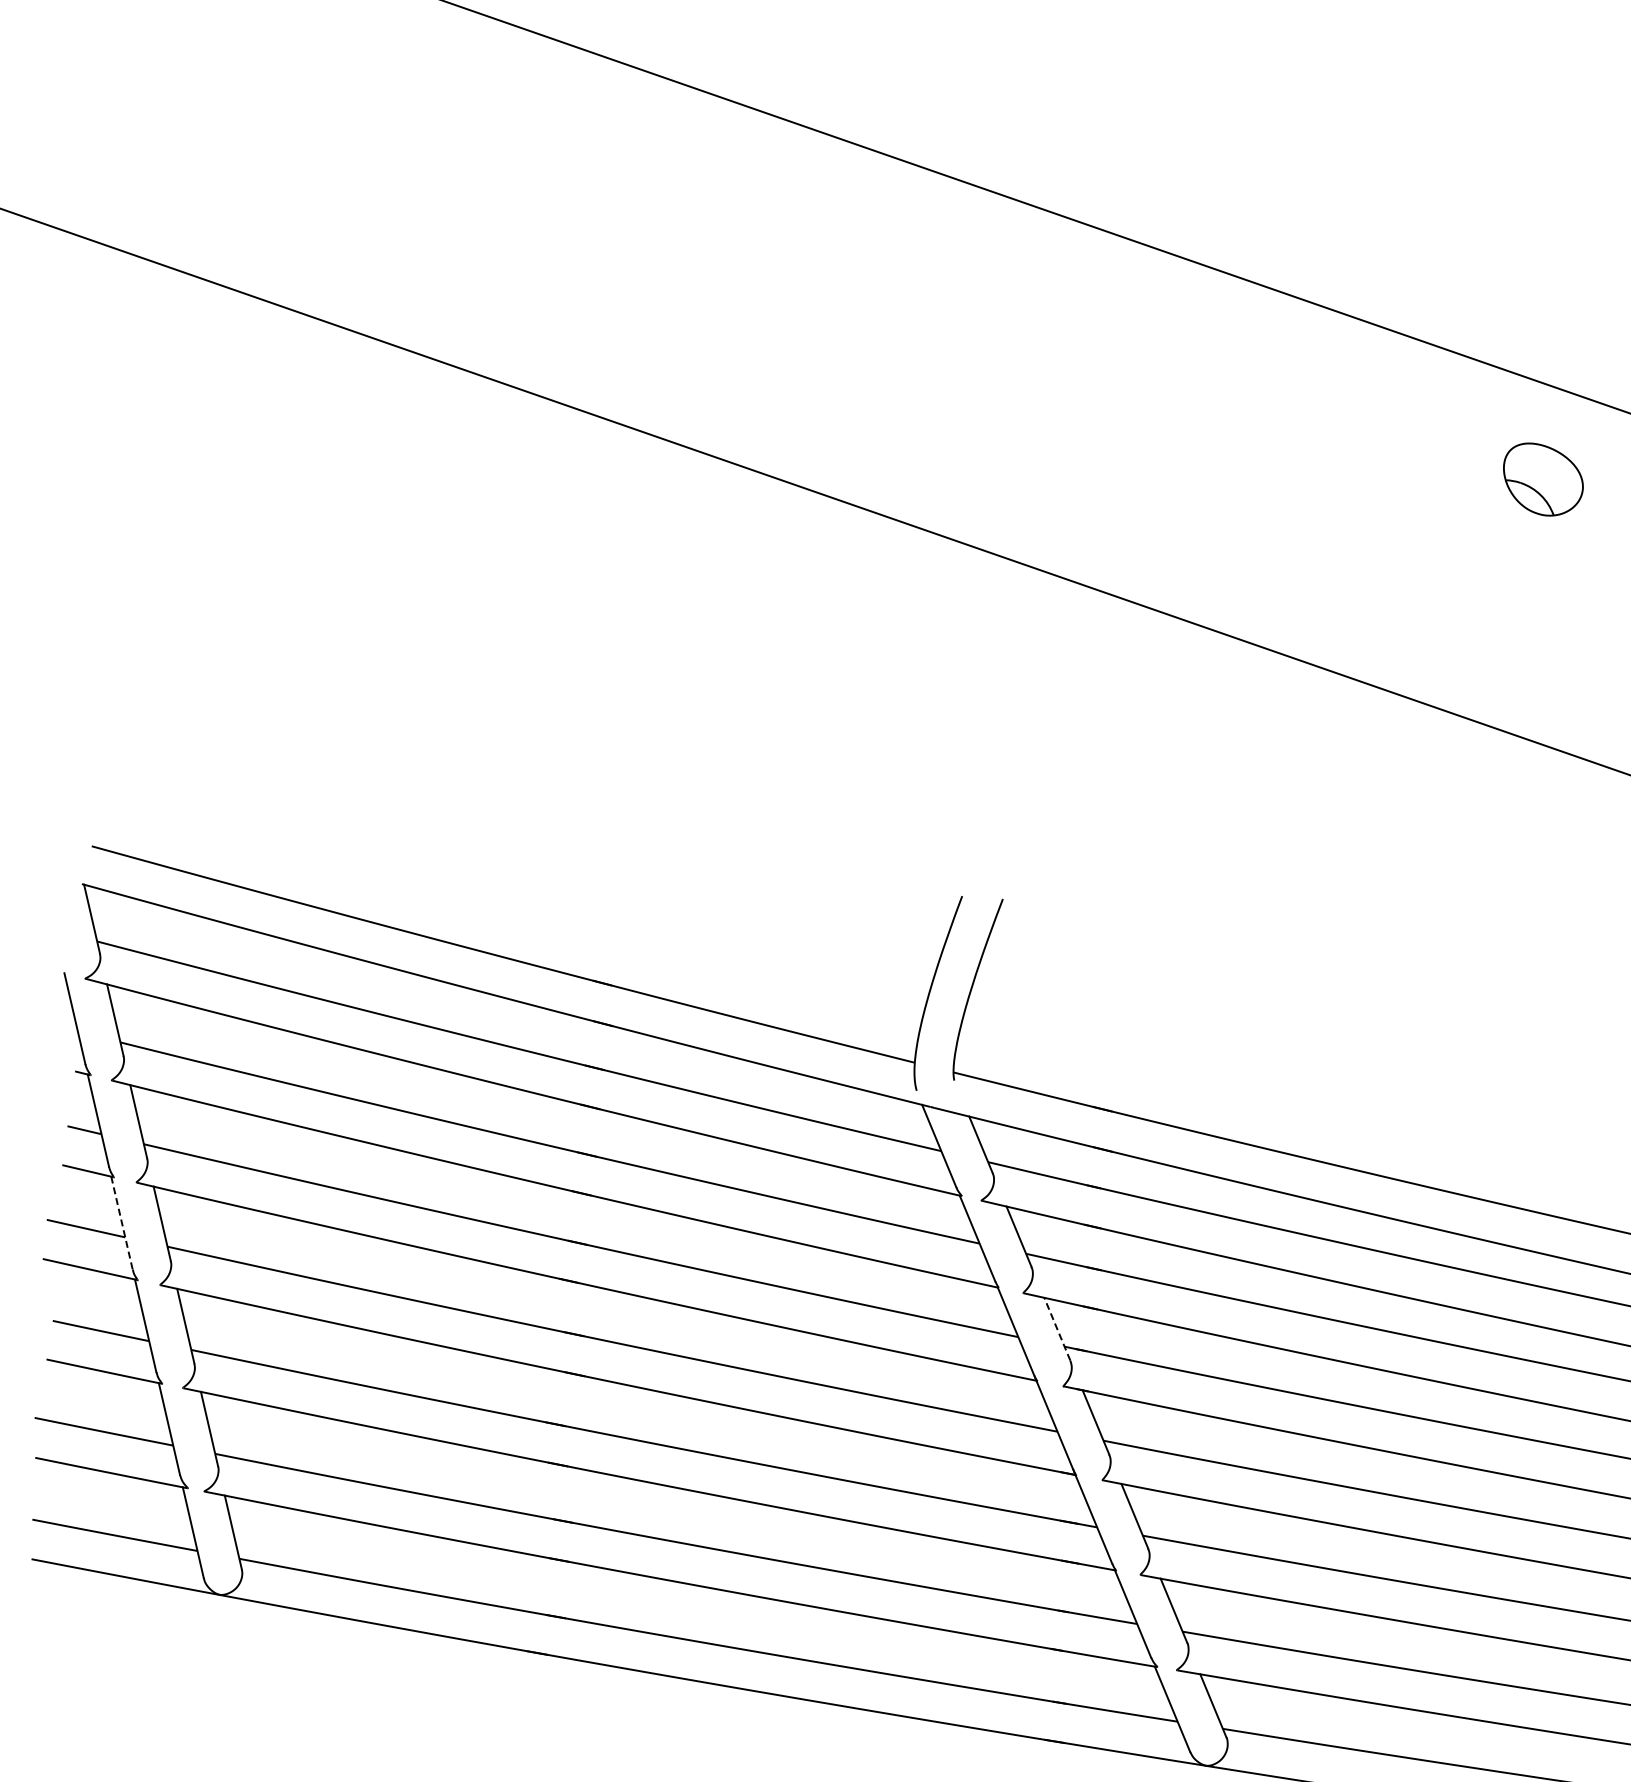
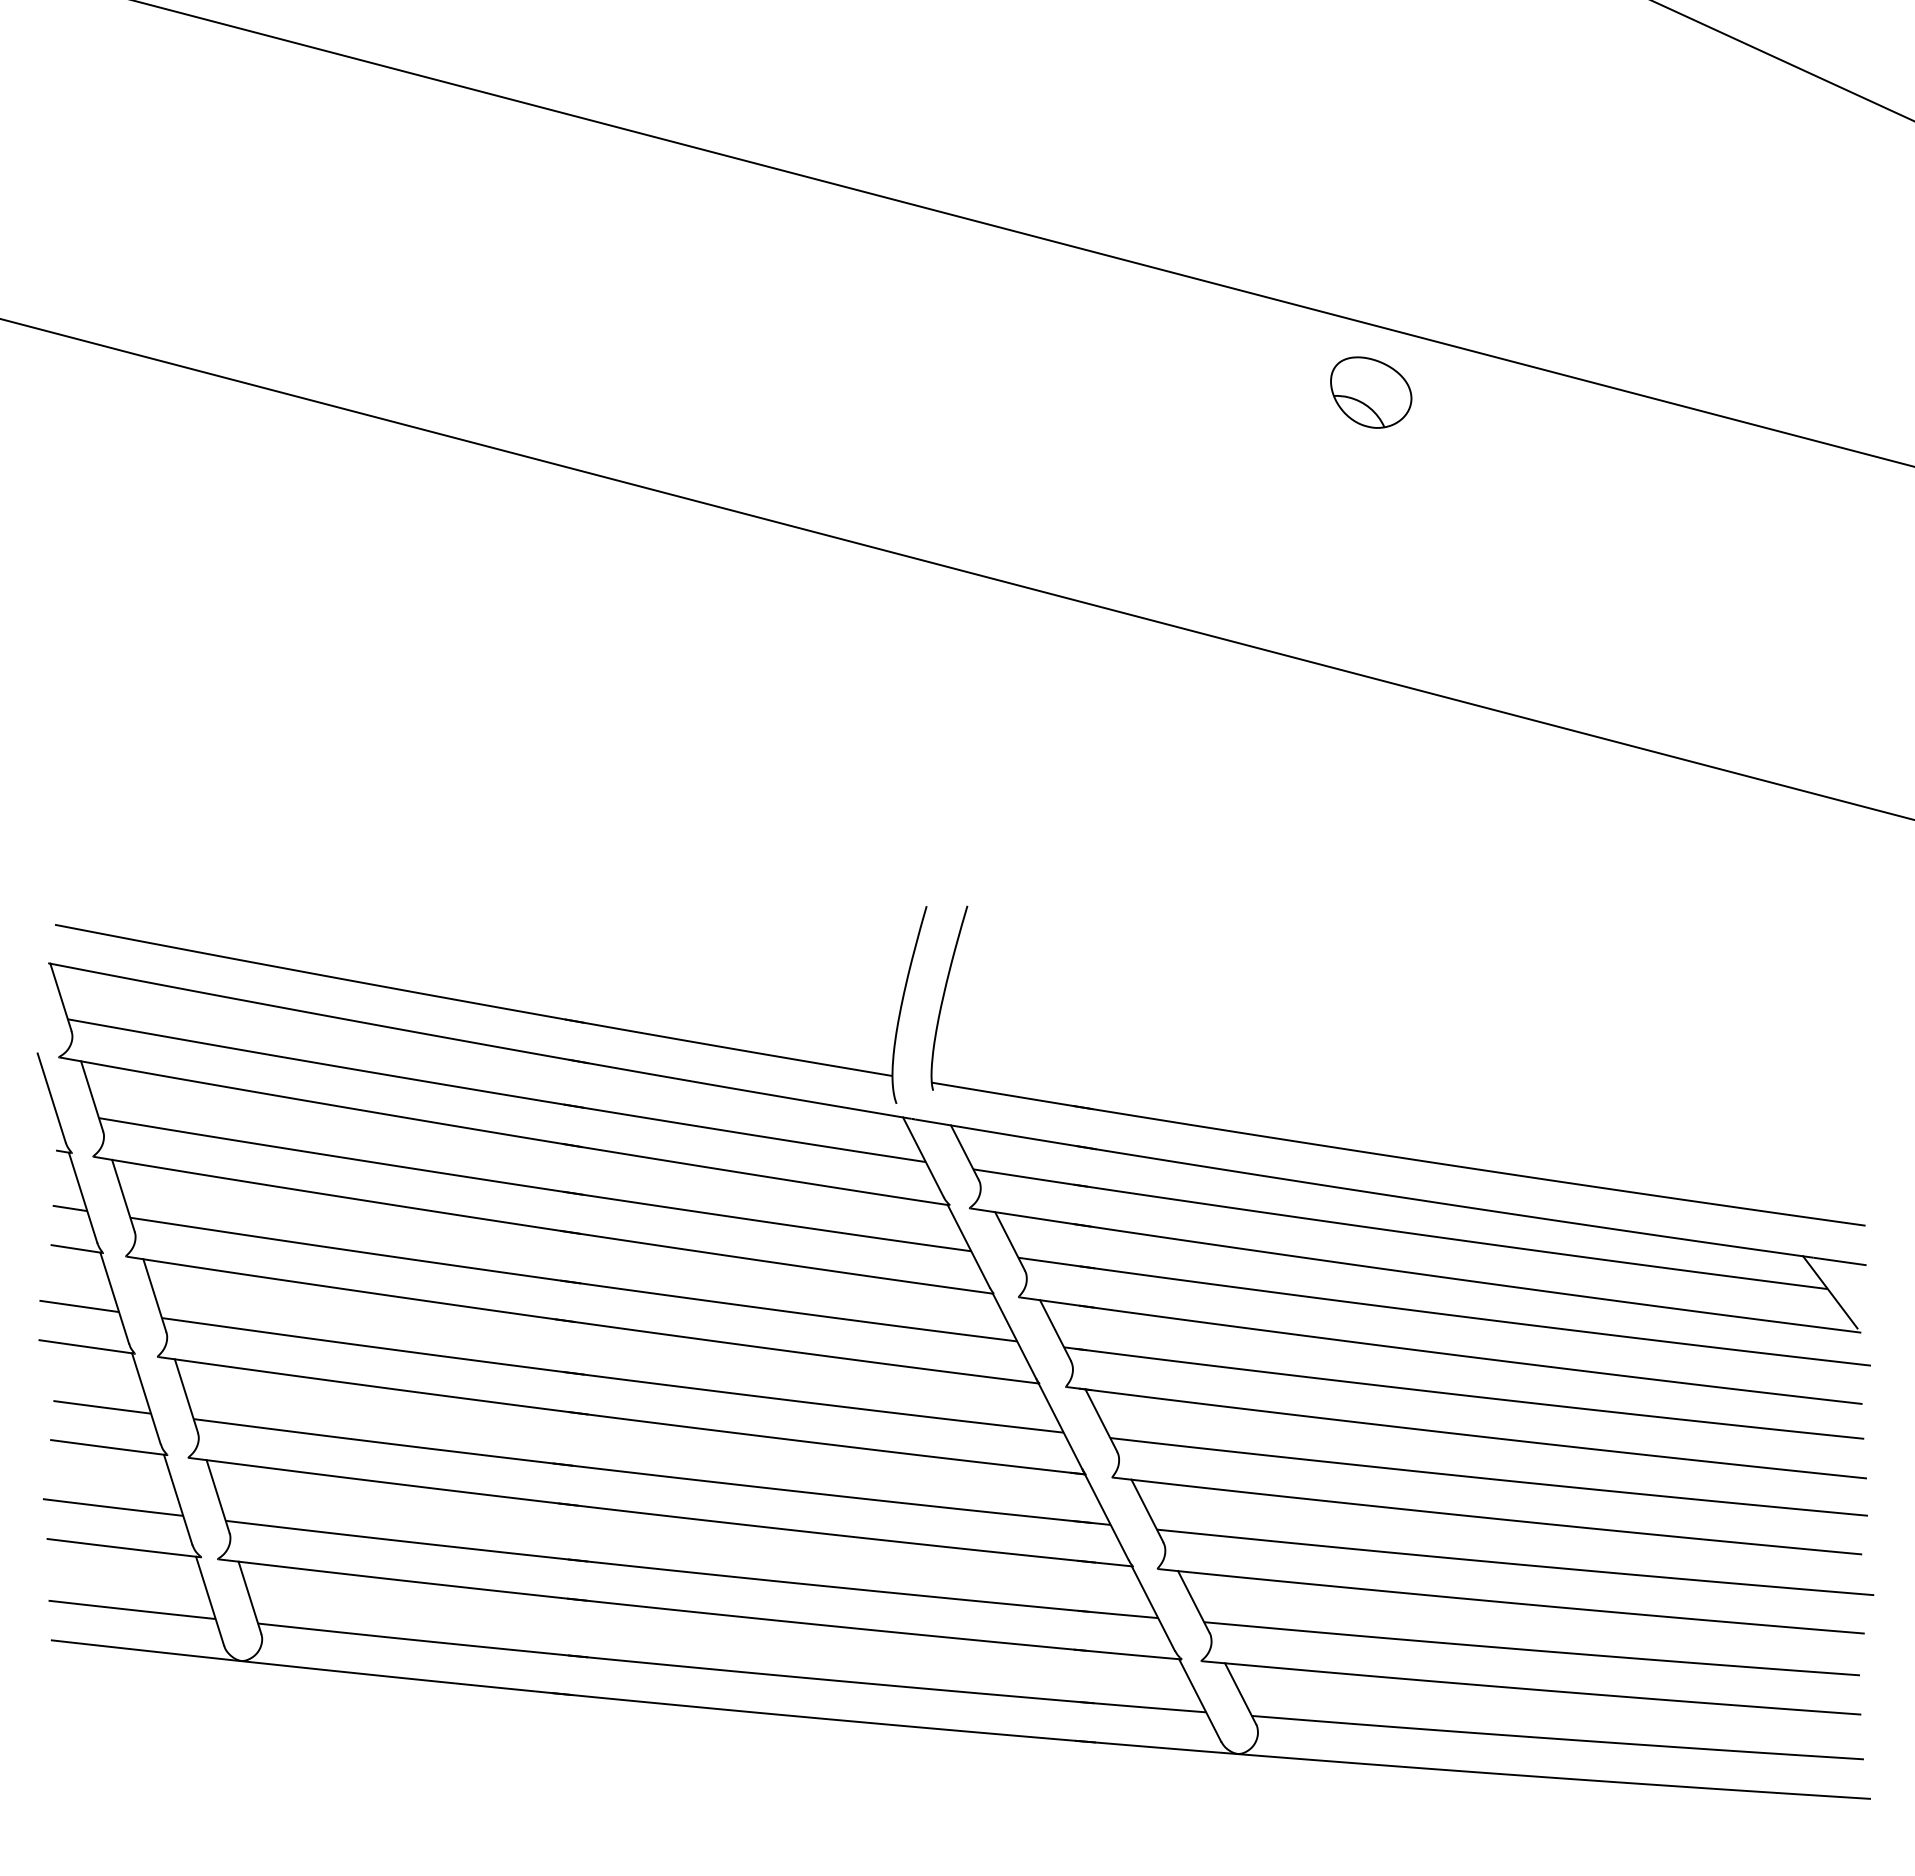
part: (1543, 479) -> (1371, 392), moved
line: (121, 1223) -> (114, 1298), dashed -> solid
line: (1057, 1329) -> (1055, 1330), dashed -> solid

